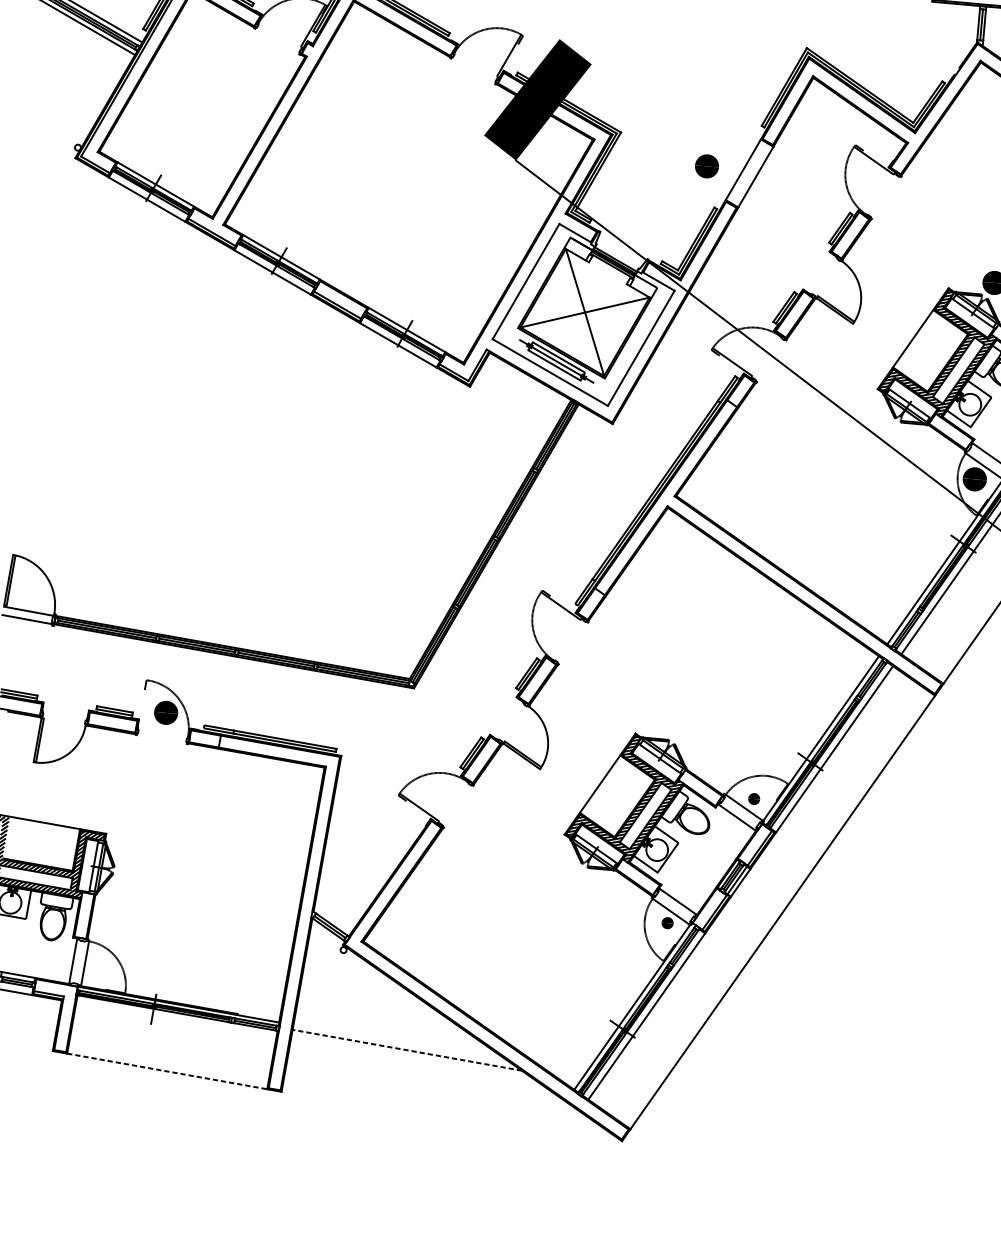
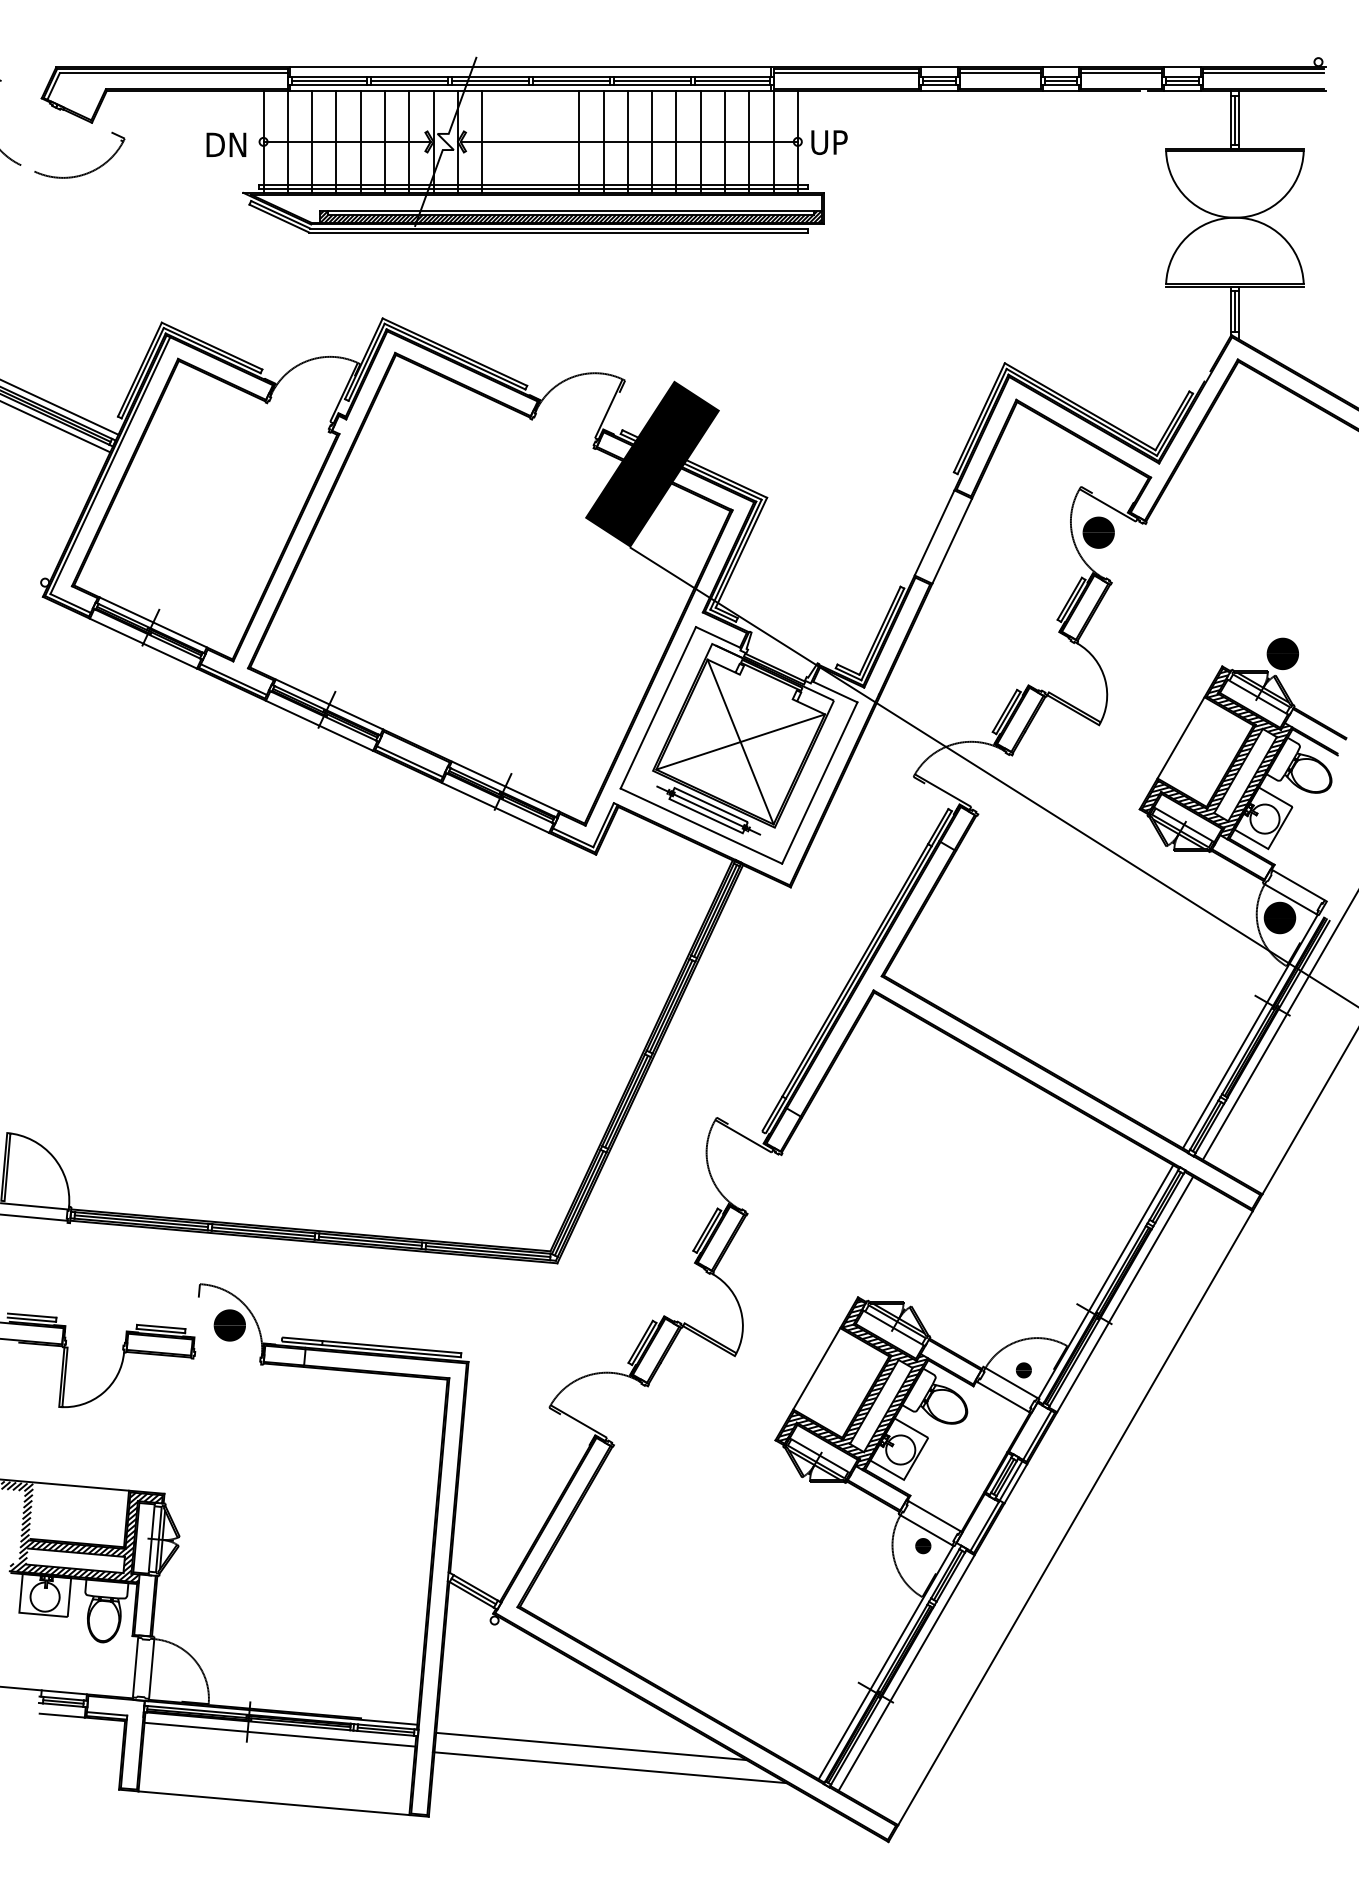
part: (706, 166) -> (1098, 532), moved
line: (175, 1020) -> (279, 1734), added
line: (407, 1050) -> (591, 1746), dashed -> solid
line: (419, 1067) -> (609, 1767), added
line: (166, 1071) -> (273, 1803), dashed -> solid

